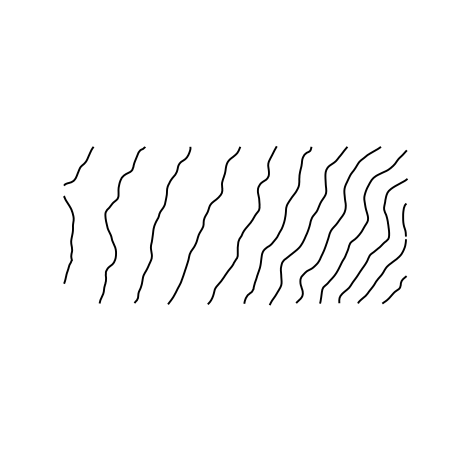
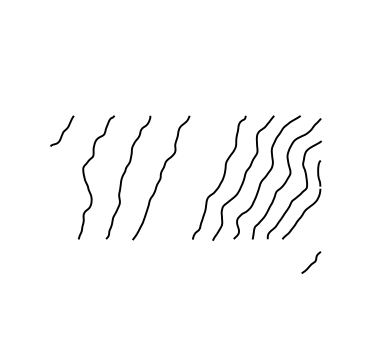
curve: (245, 227) -> (193, 179), removed
curve: (70, 239) -> (55, 188), removed
curve: (395, 290) -> (312, 263), moved

